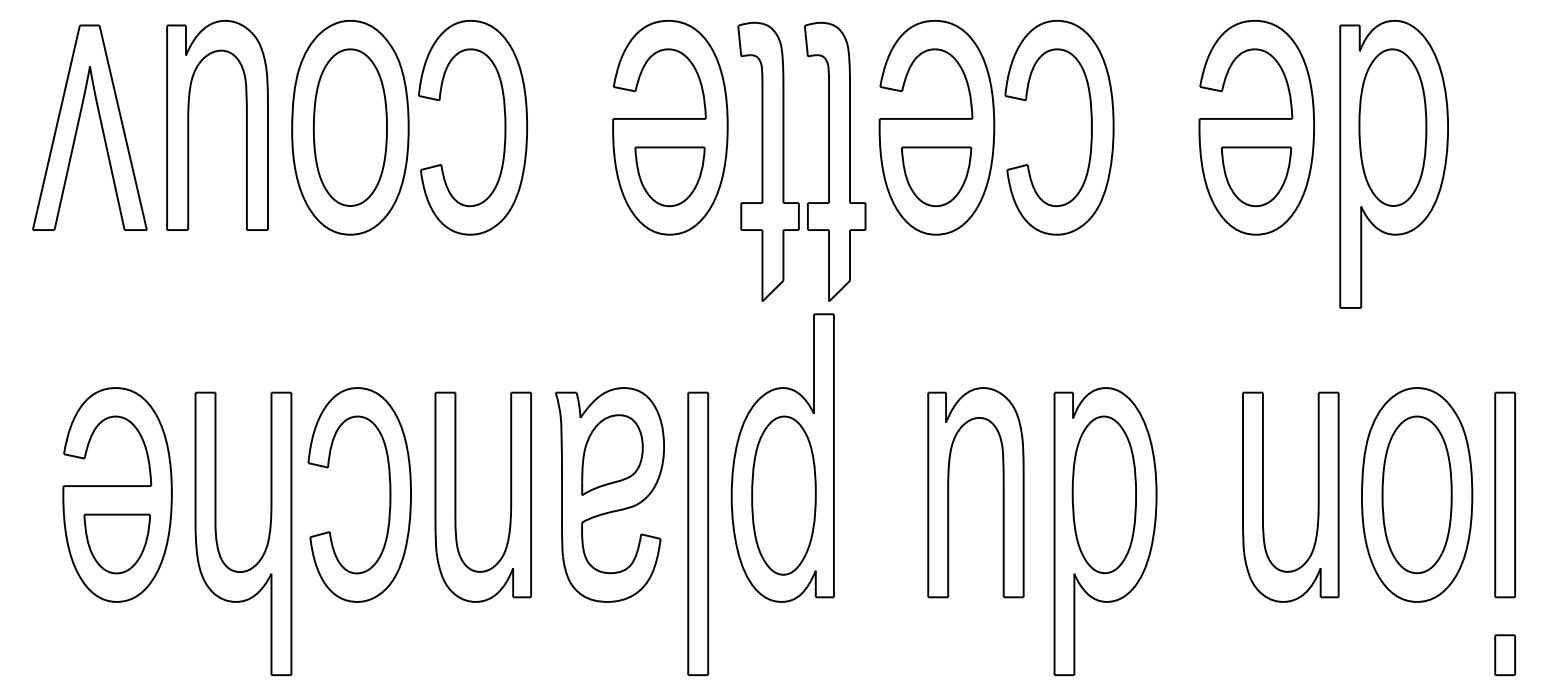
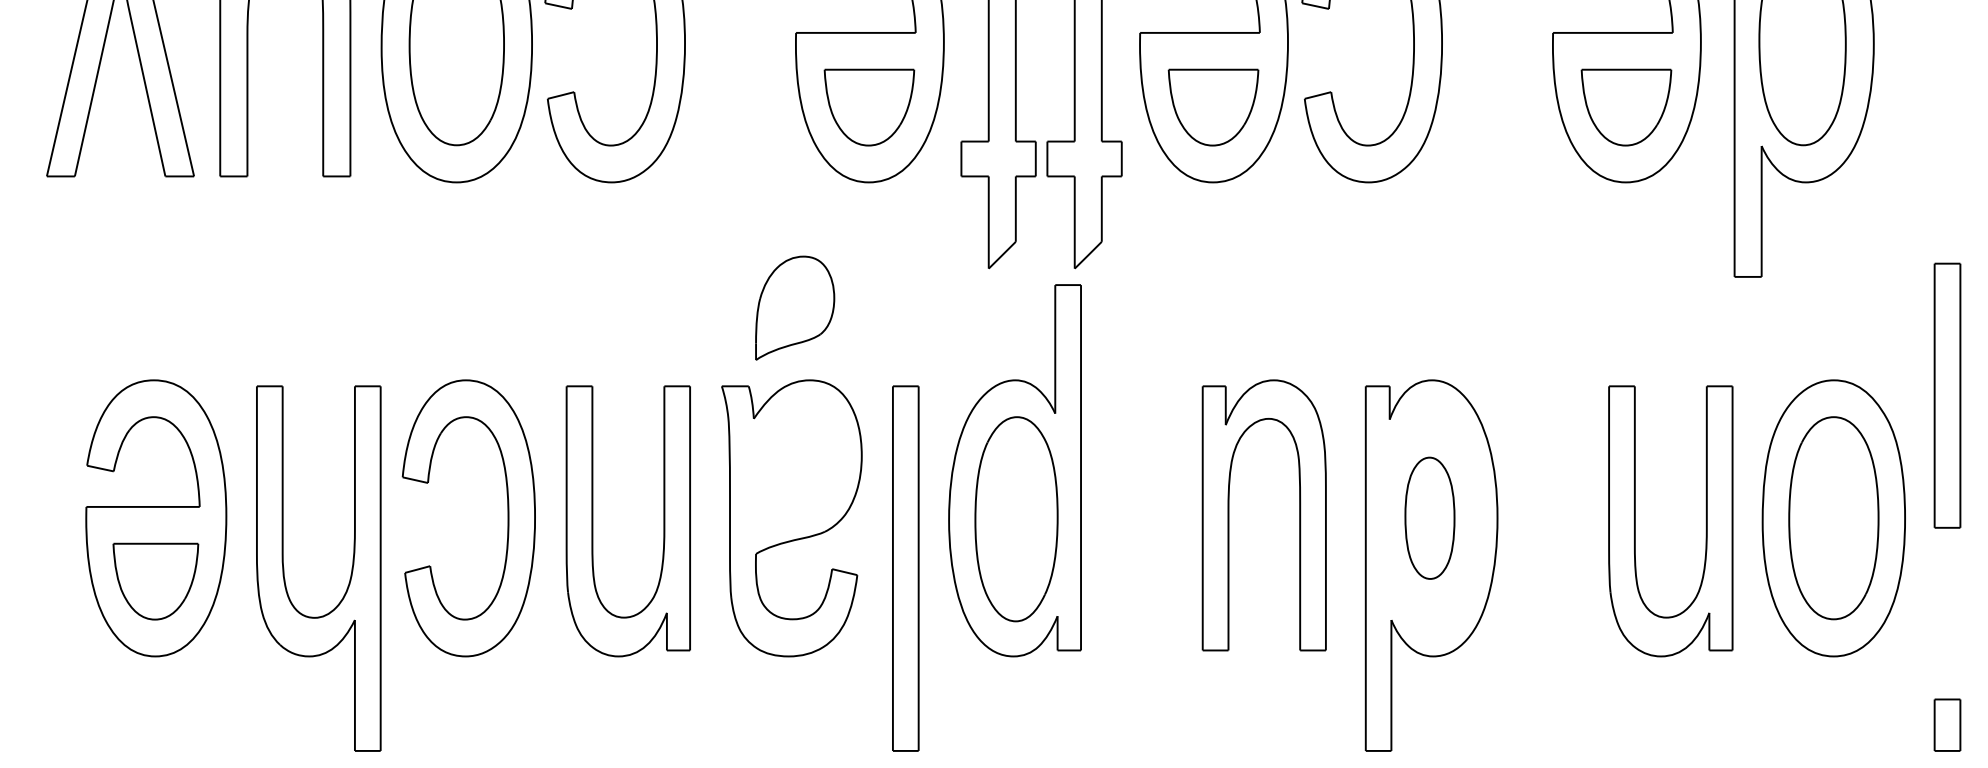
part: (612, 454) -> (795, 307), moved
part: (1103, 494) -> (1429, 517), size x0.6
part: (1504, 494) -> (1946, 395), moved

